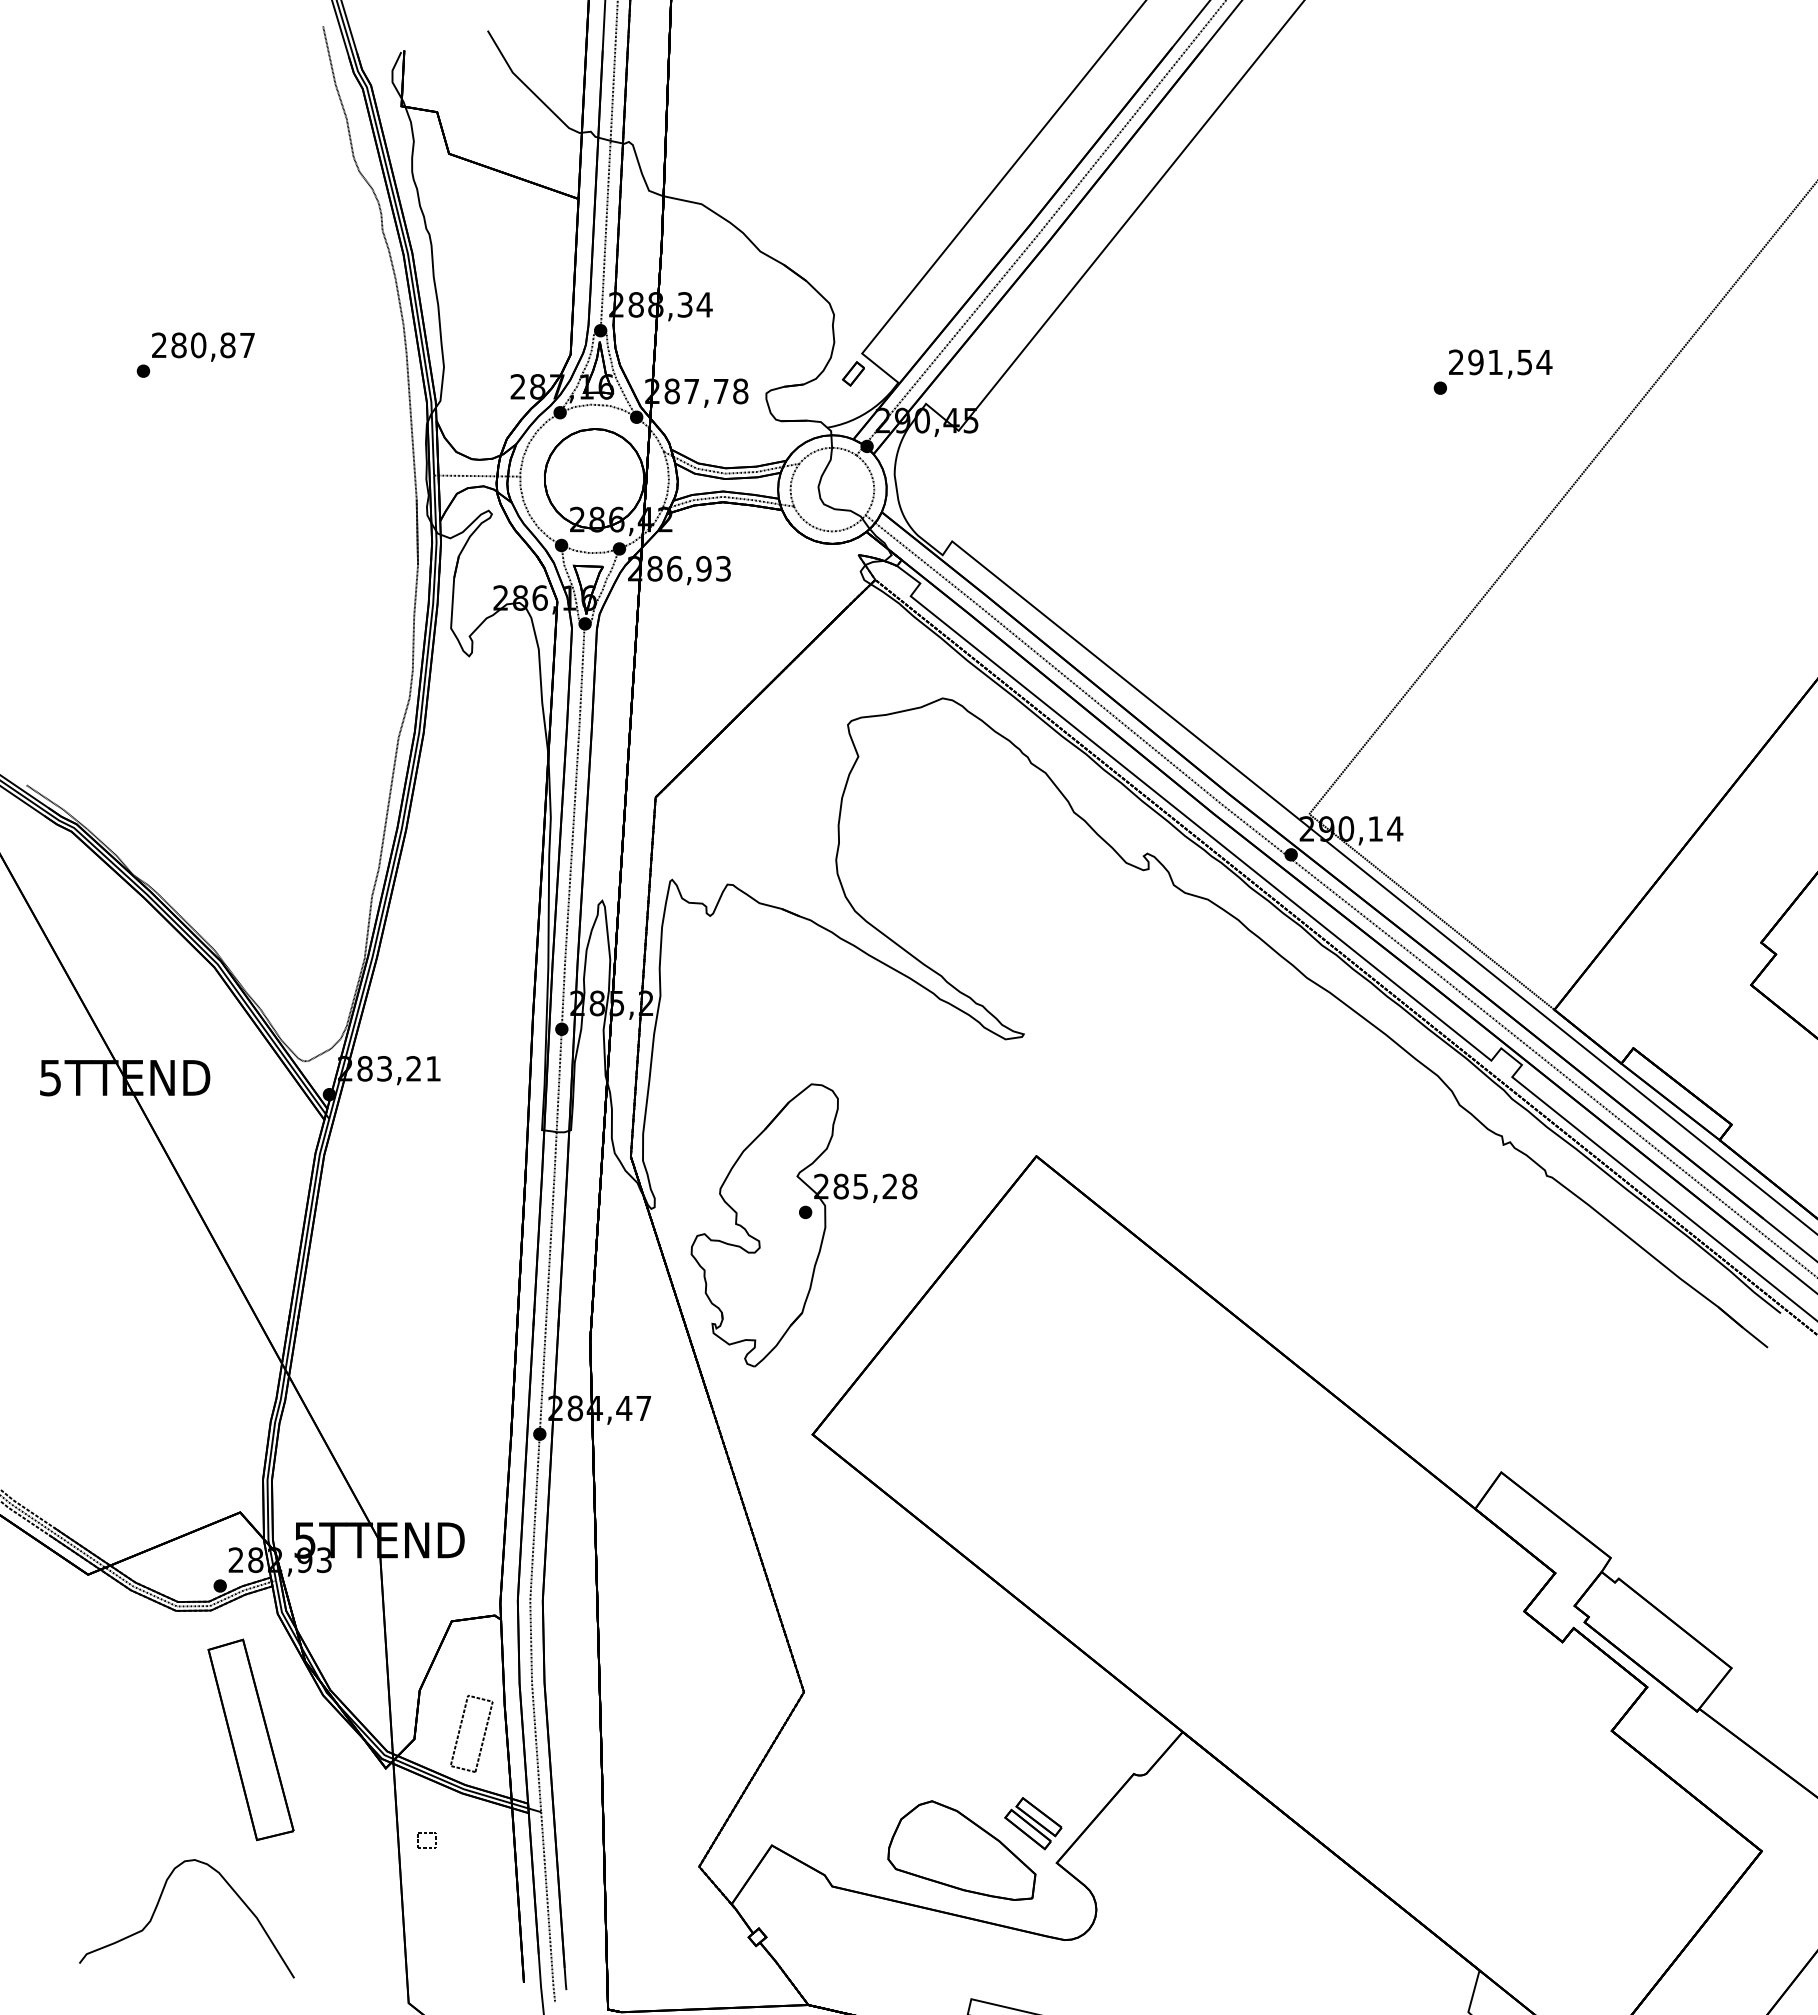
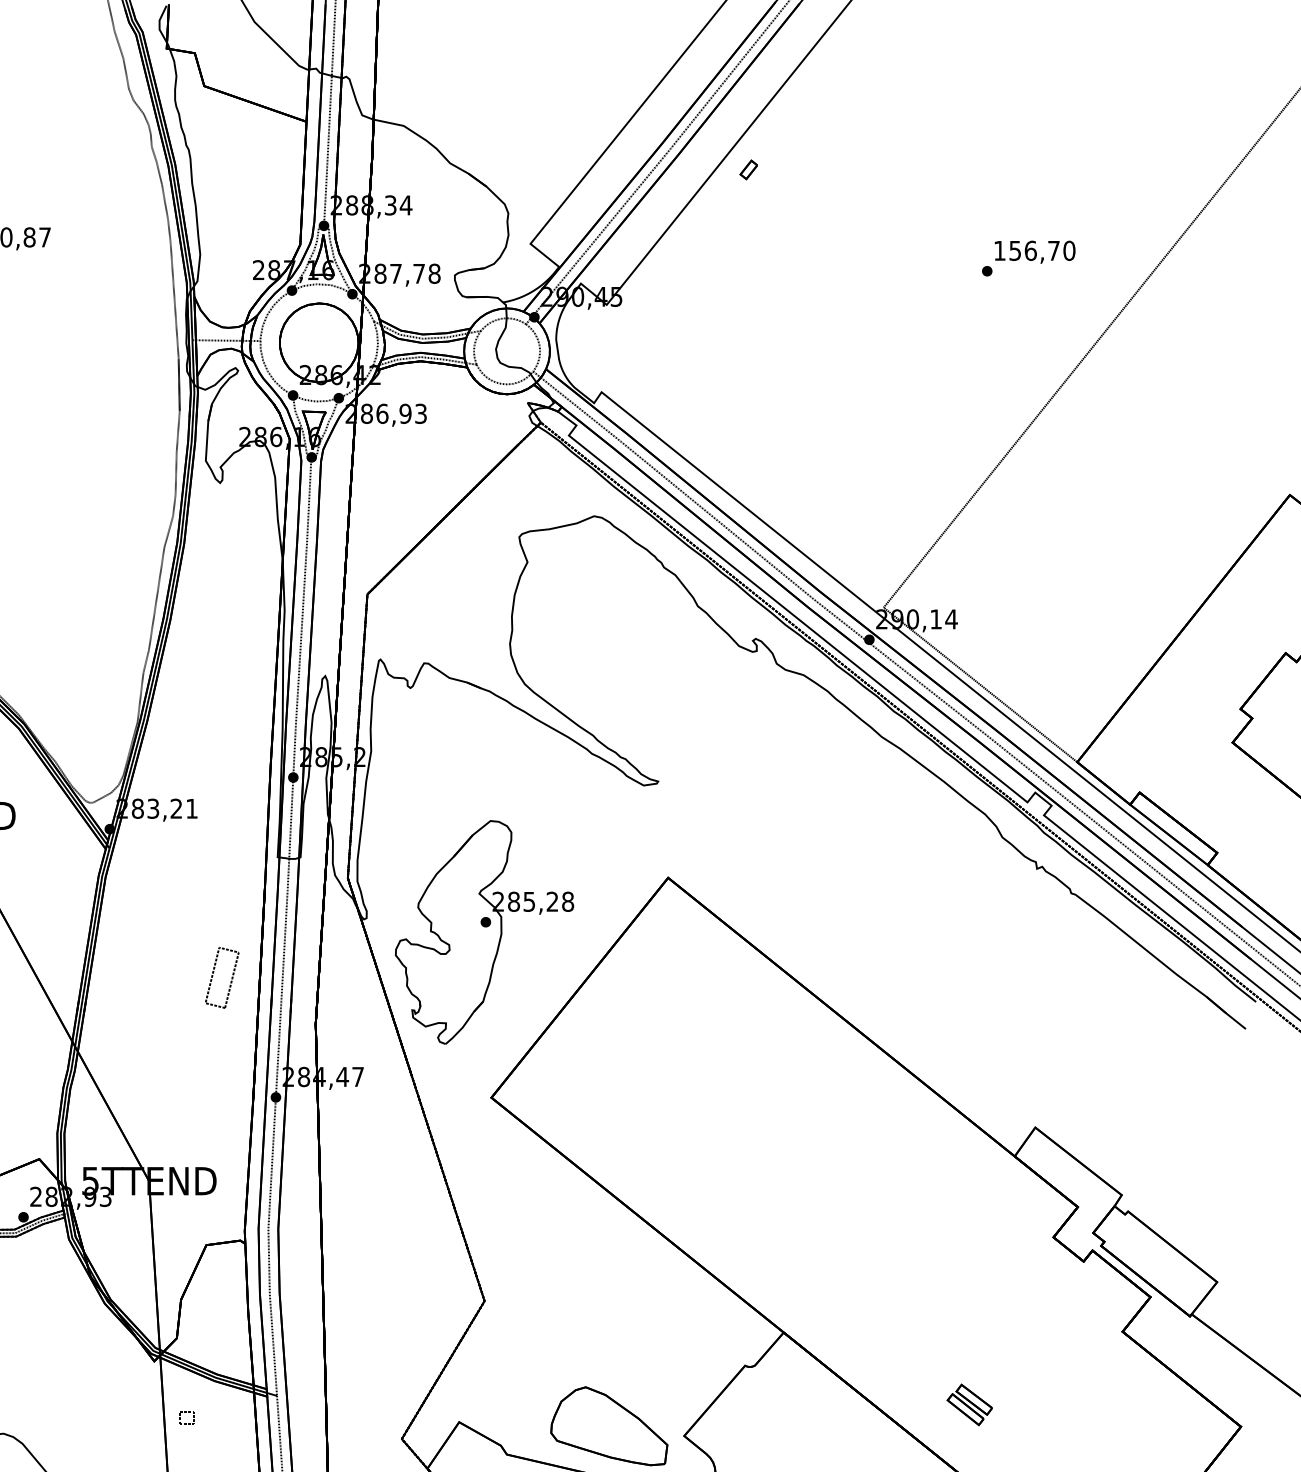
text: (1500, 362) -> (1034, 250), 291,54 -> 156,70
part: (853, 373) -> (748, 169), moved
part: (460, 1731) -> (213, 975), moved
part: (250, 1739) -> (47, 1338), removed
part: (1033, 1823) -> (969, 1404), moved

